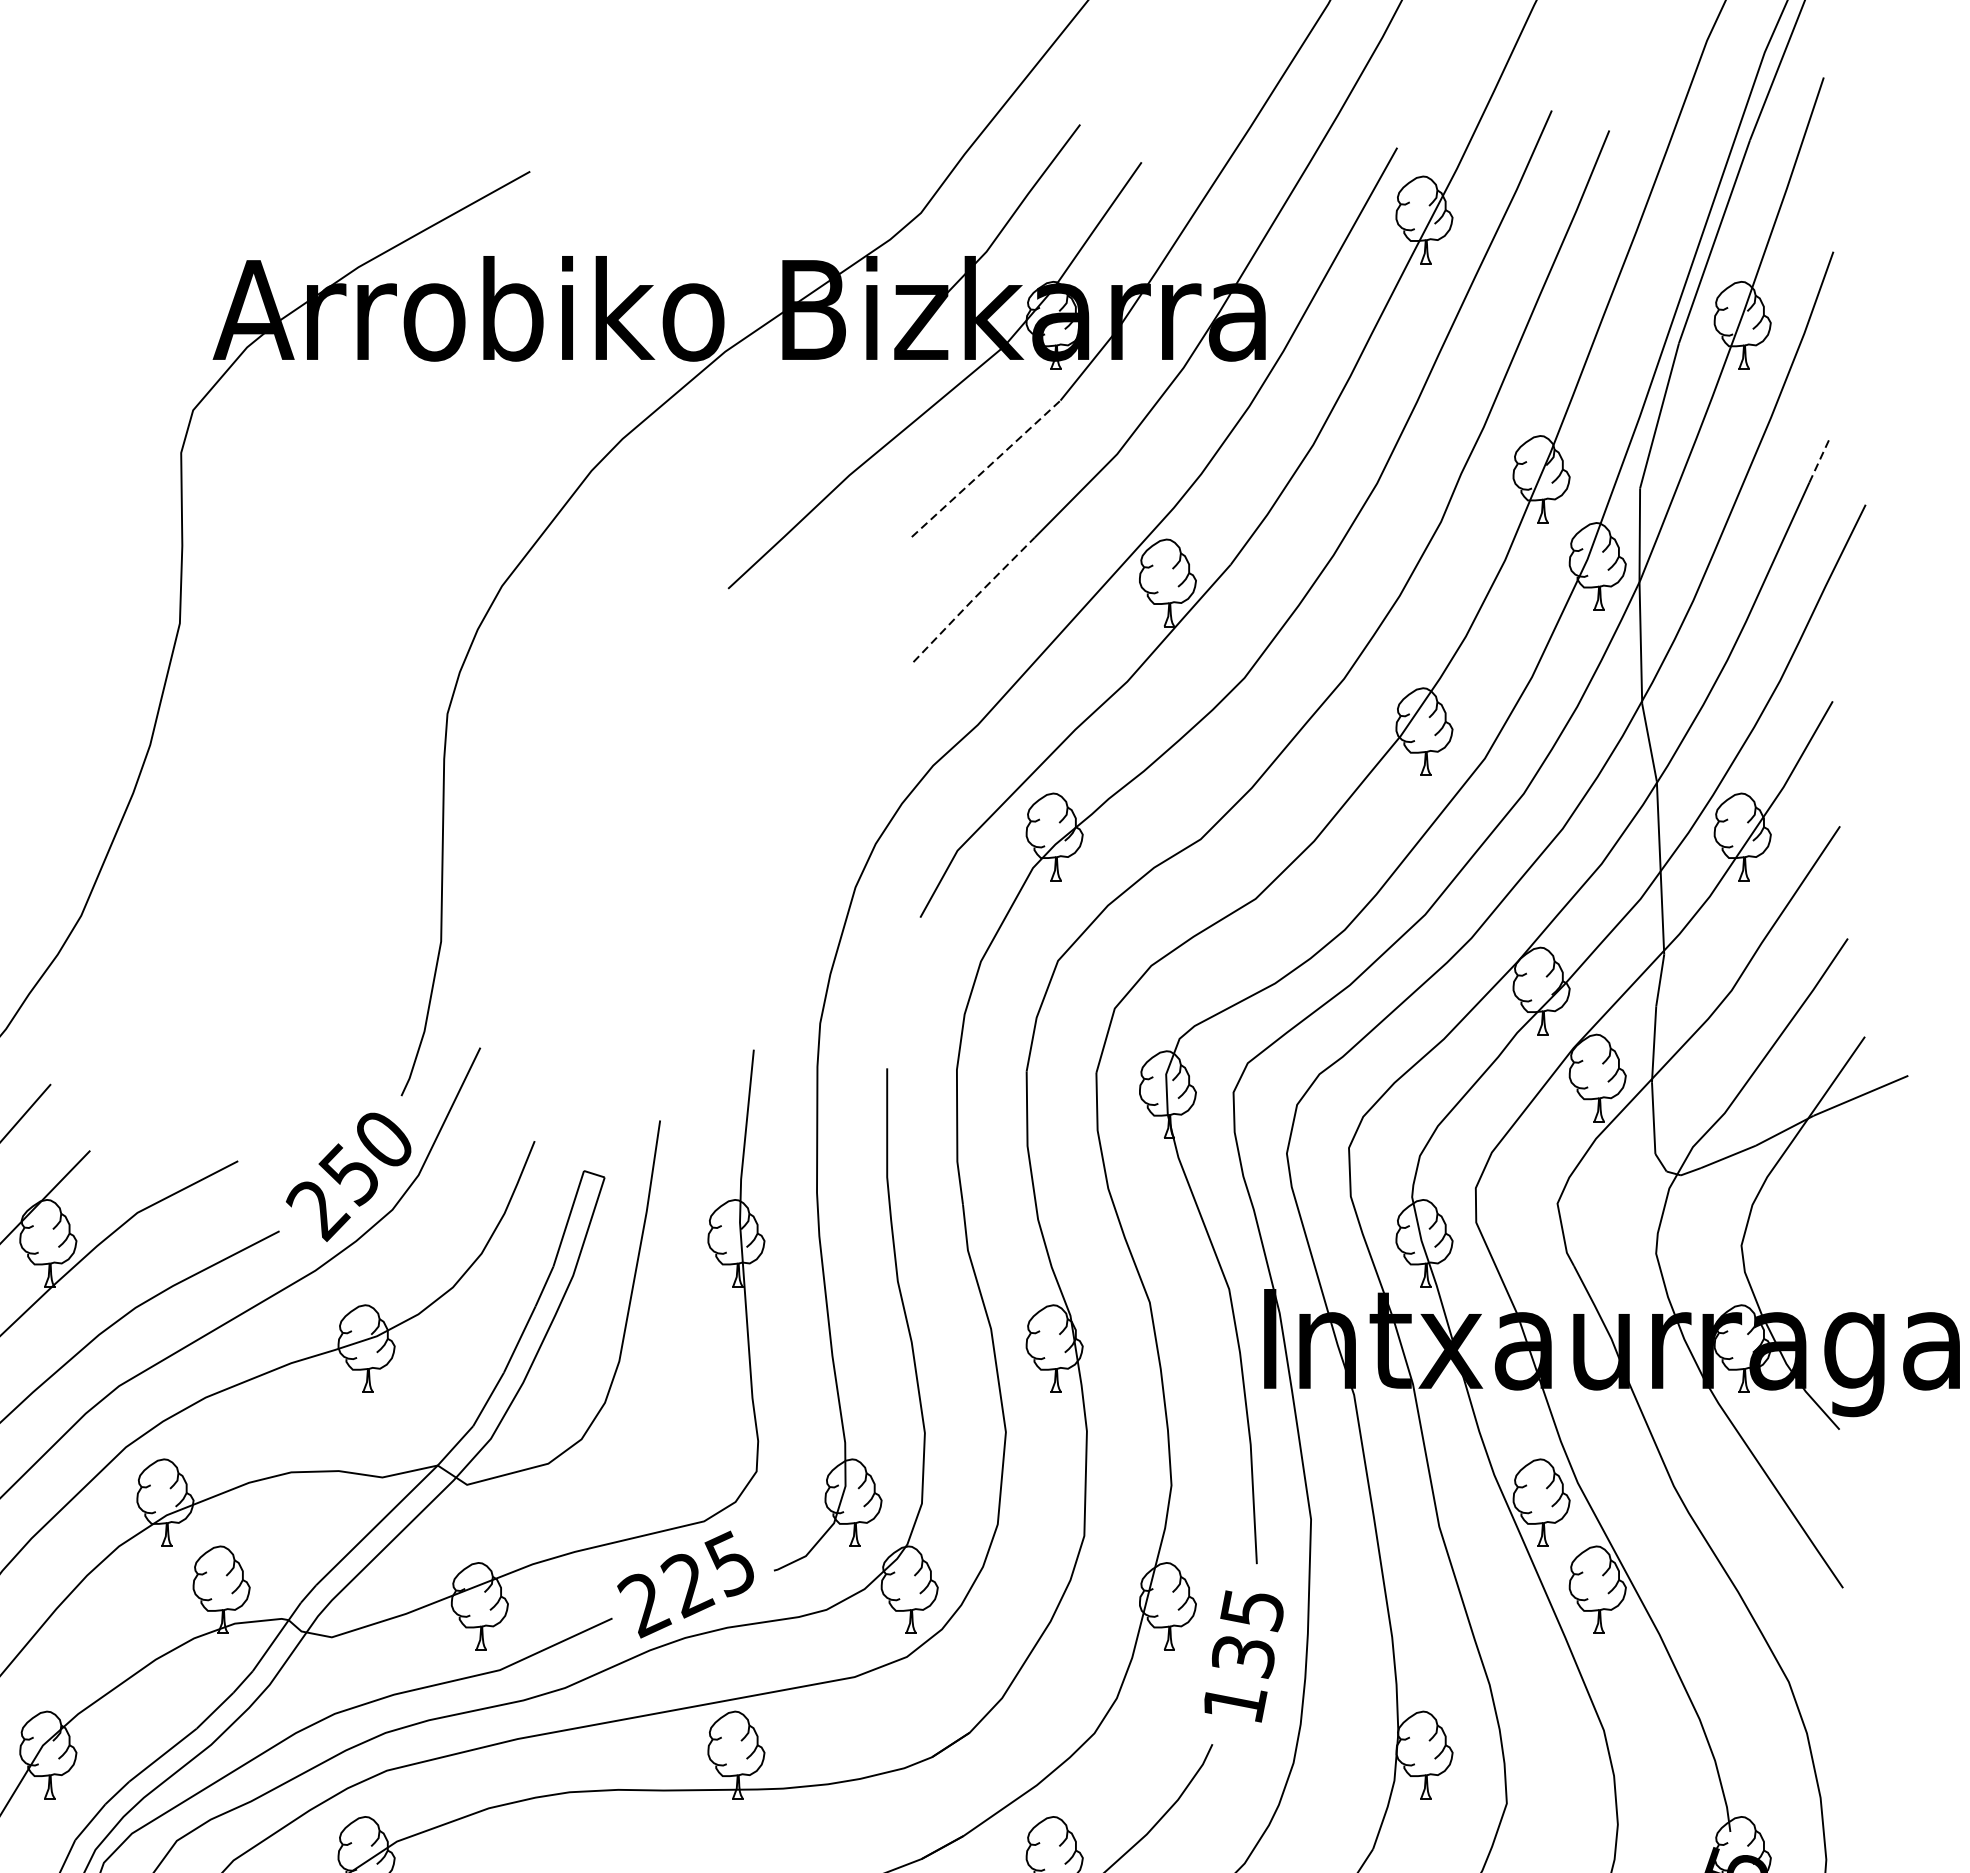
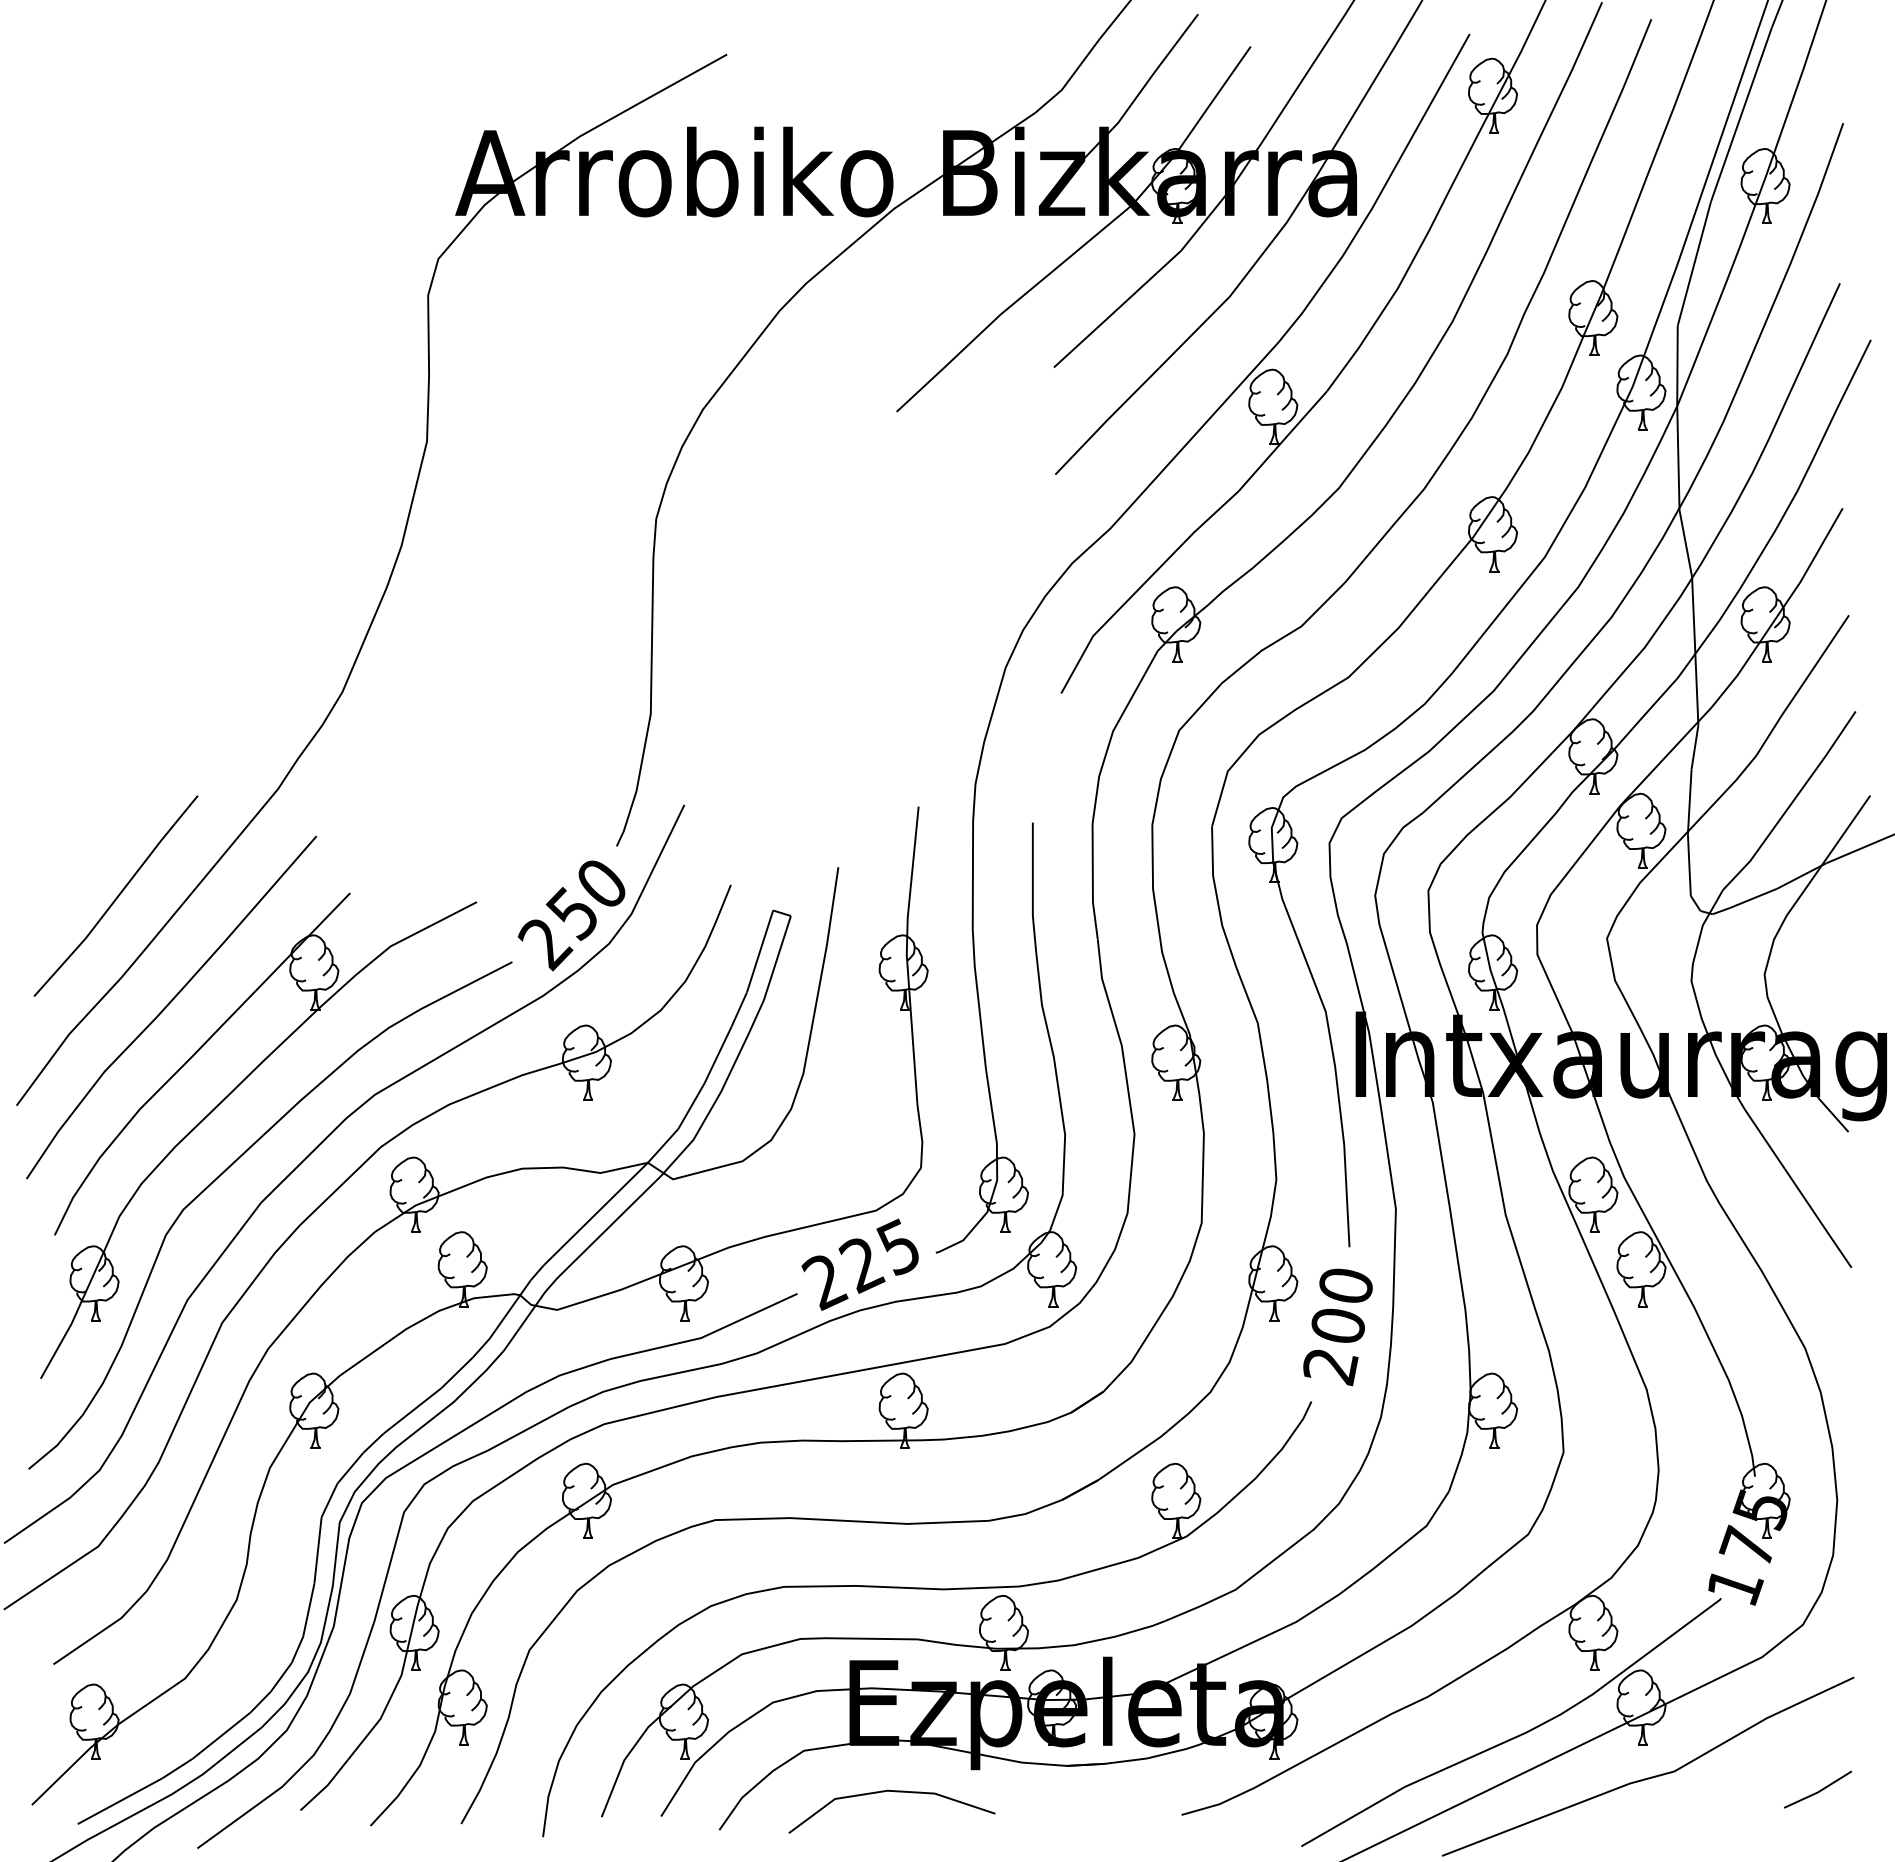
line: (1819, 461) -> (1831, 302), dashed -> solid
line: (986, 469) -> (1117, 309), dashed -> solid
line: (974, 598) -> (1107, 420), dashed -> solid
text: (1242, 1657) -> (1337, 1327), 135 -> 200

